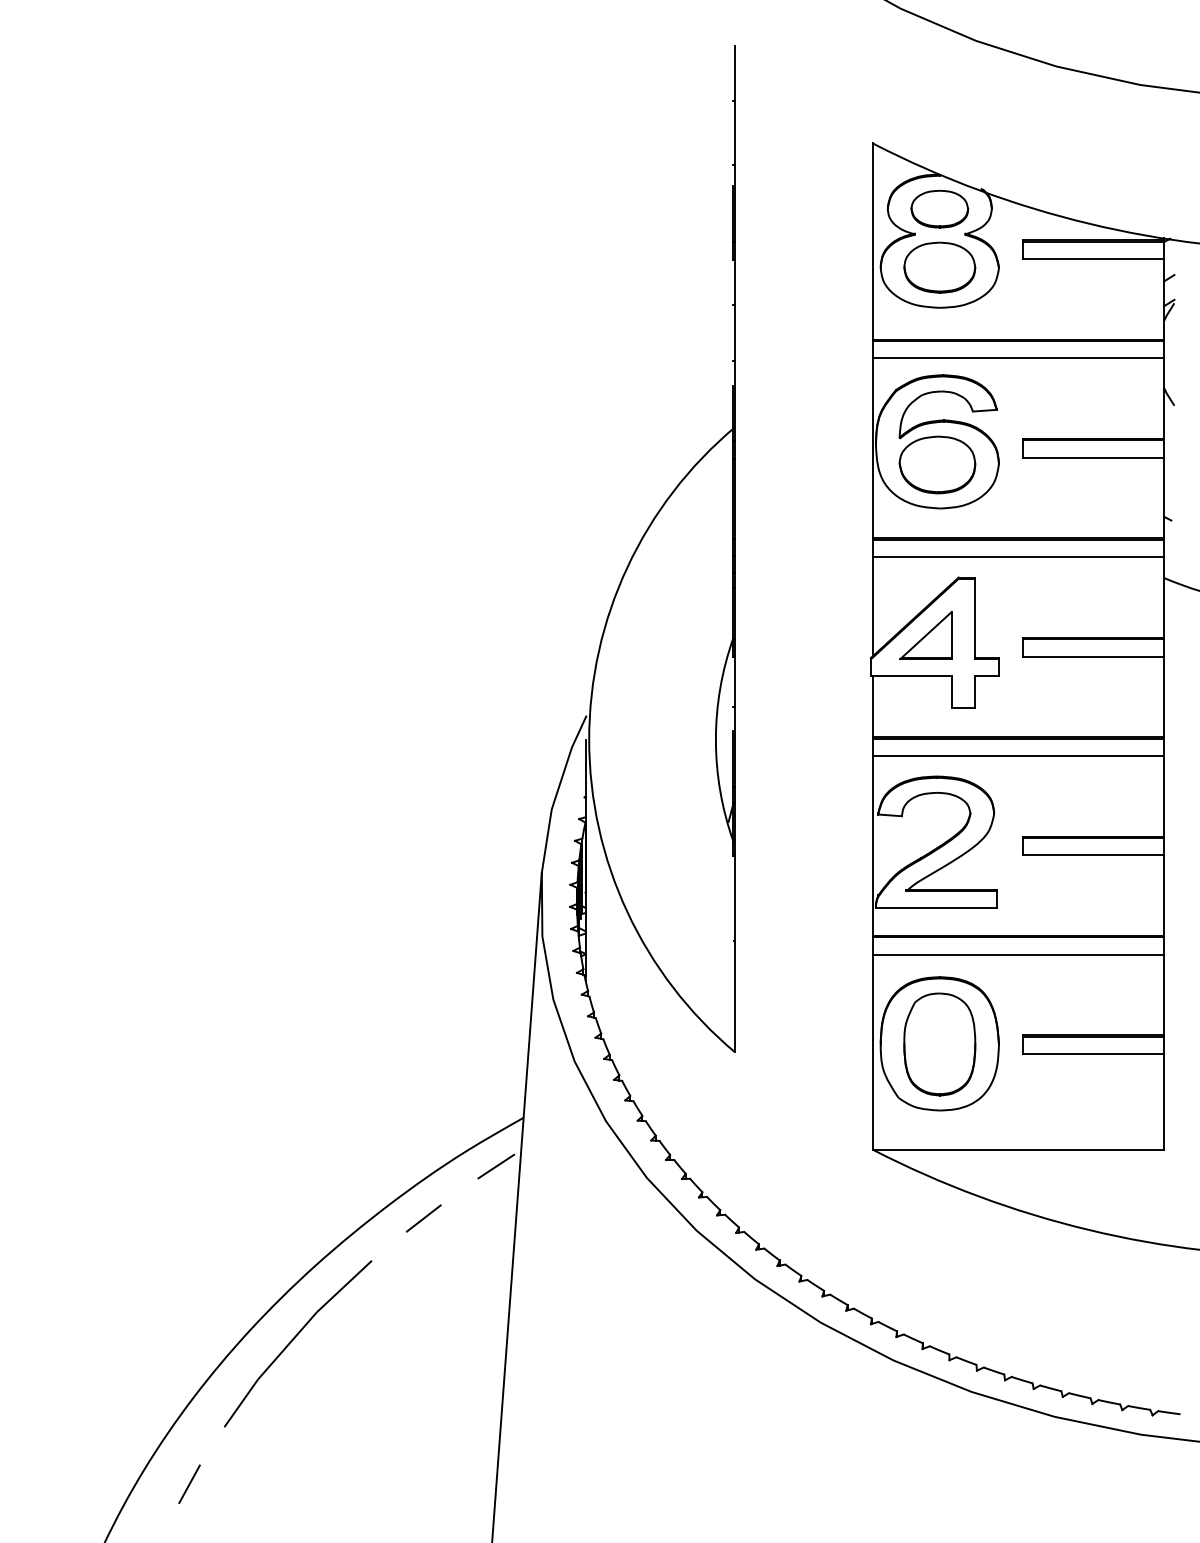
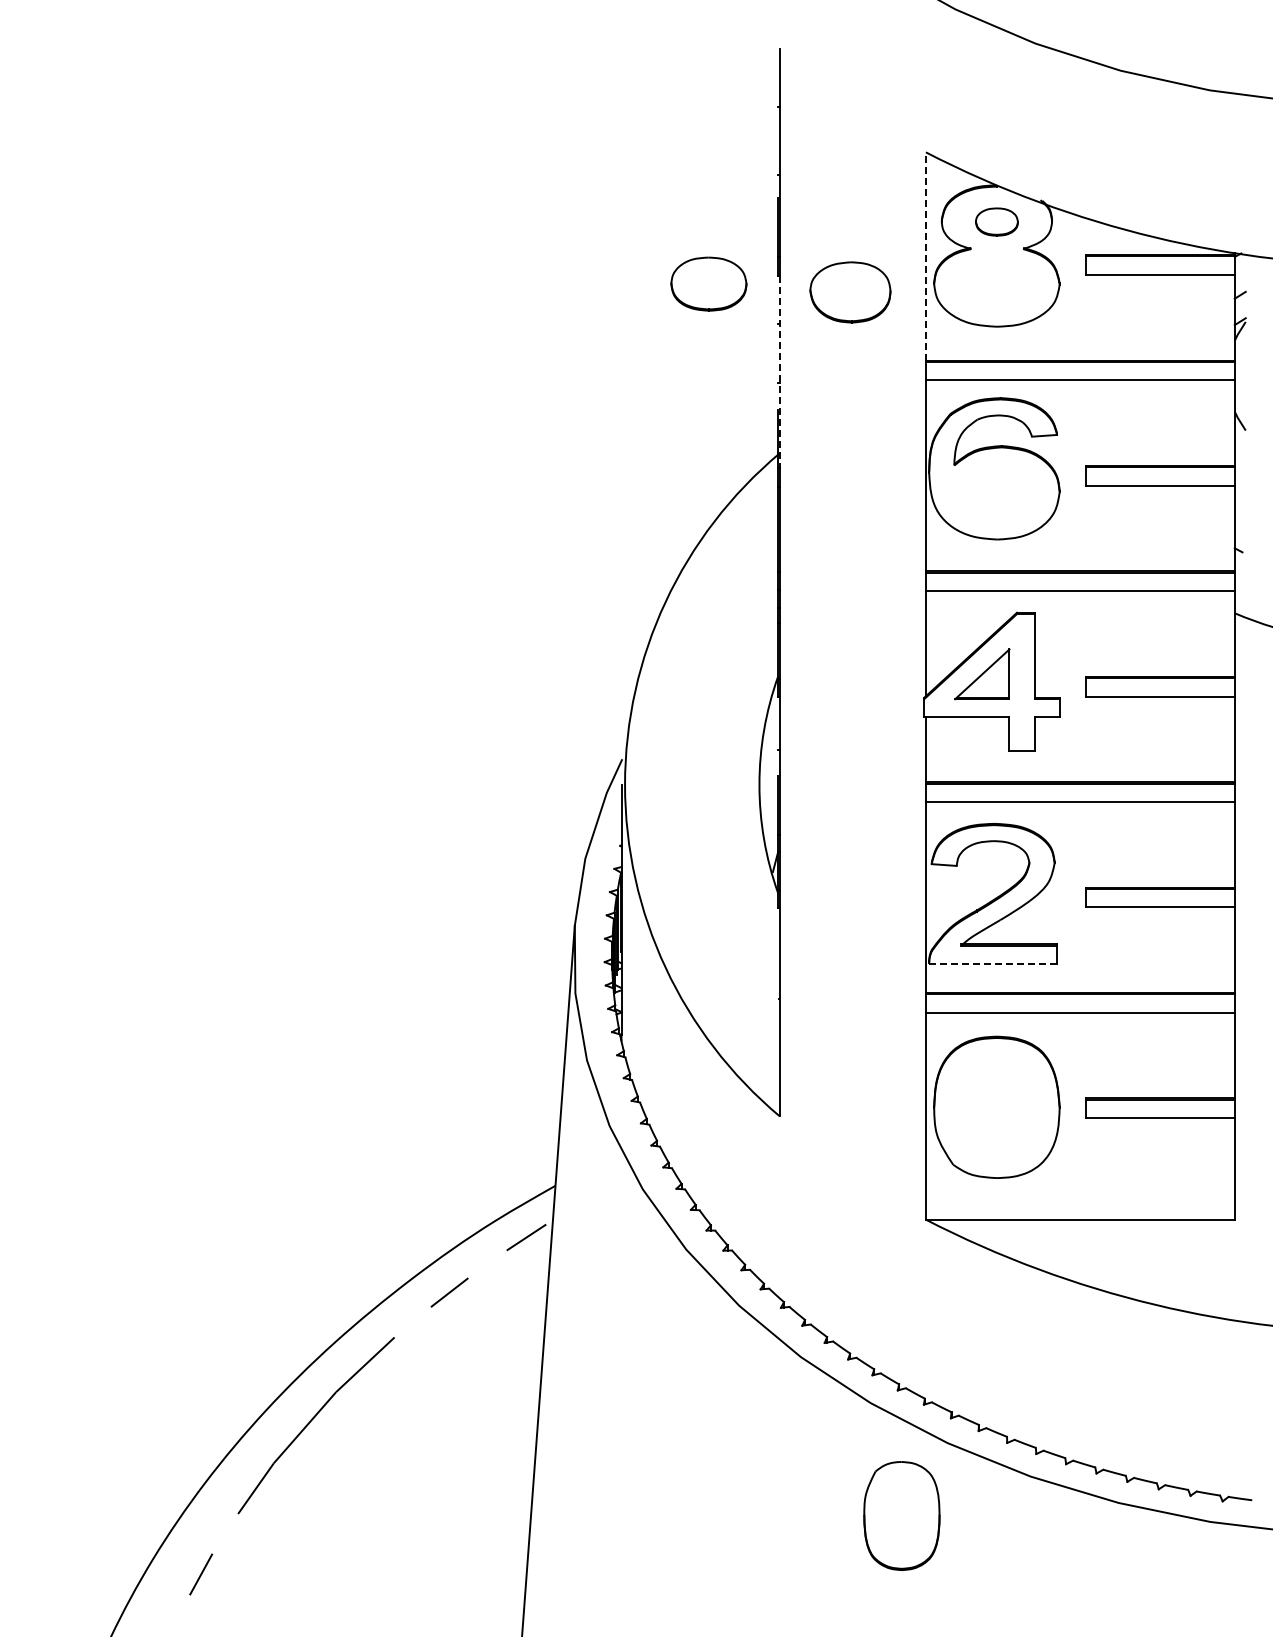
part: (939, 208) -> (996, 221), size x0.7
line: (872, 240) -> (925, 255), solid -> dashed
part: (939, 267) -> (708, 283), moved
line: (734, 351) -> (779, 372), solid -> dashed
part: (937, 465) -> (850, 292), moved
line: (936, 908) -> (993, 963), solid -> dashed
part: (939, 1043) -> (901, 1515), moved

